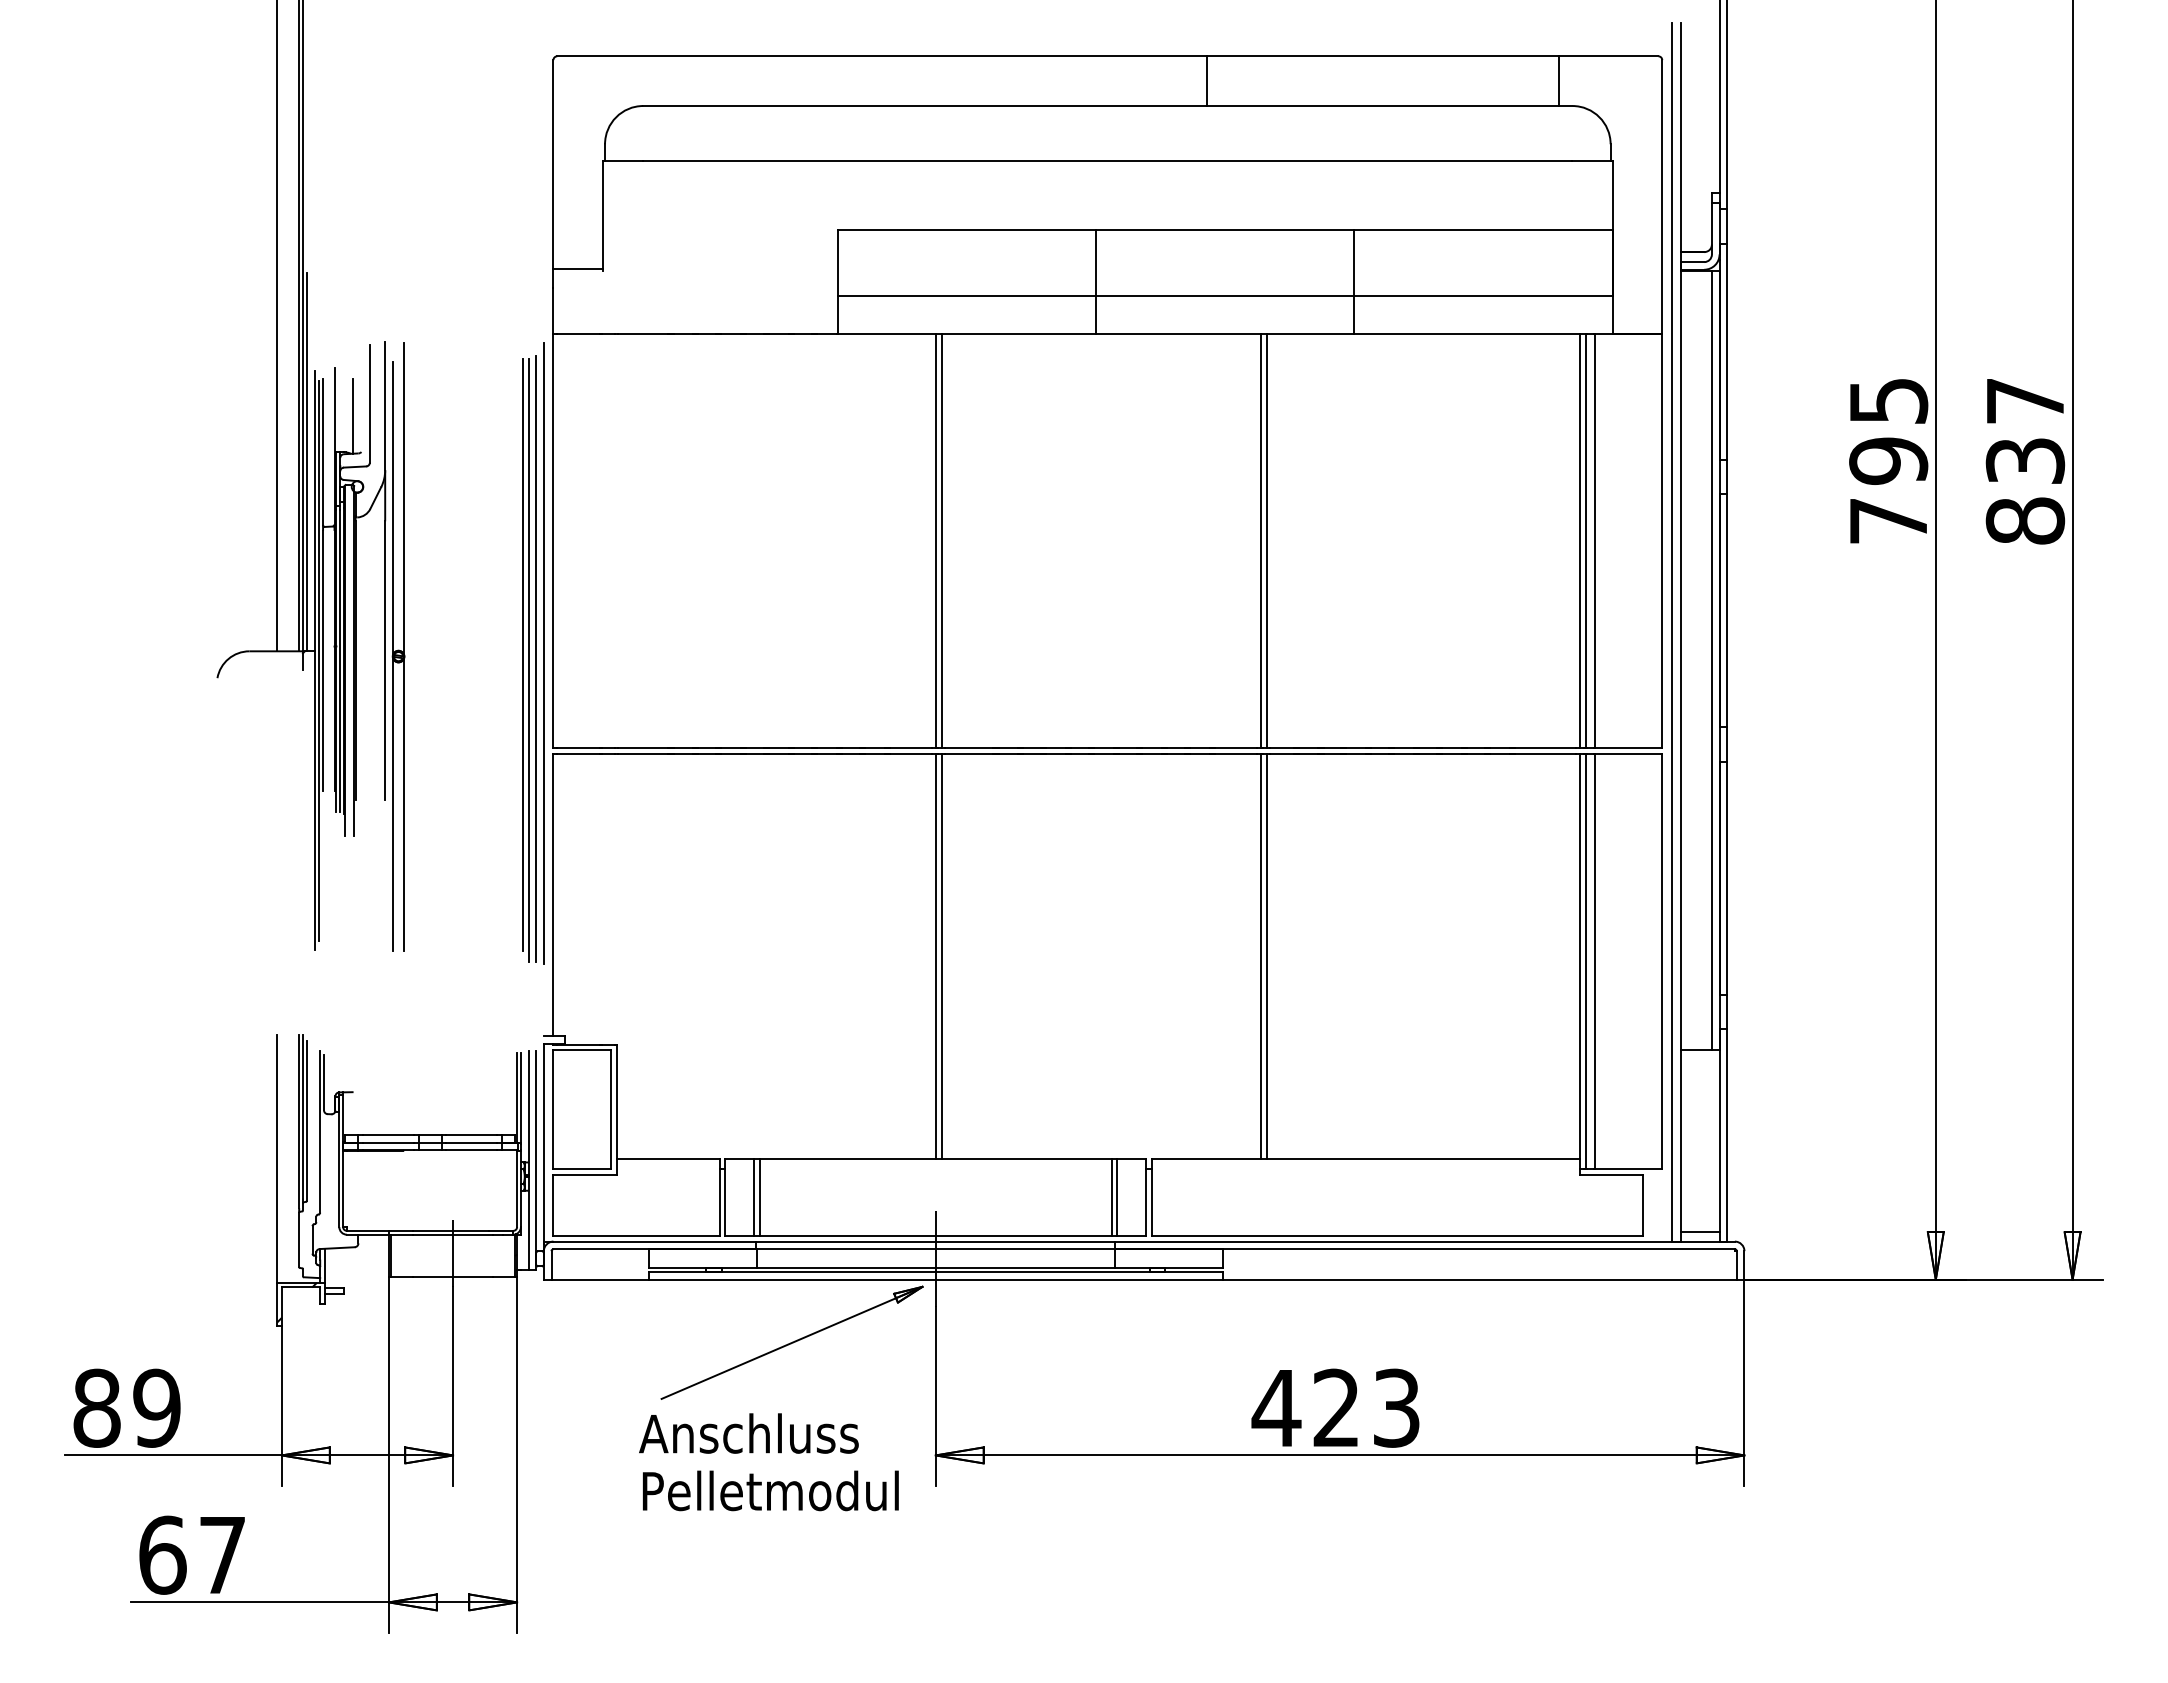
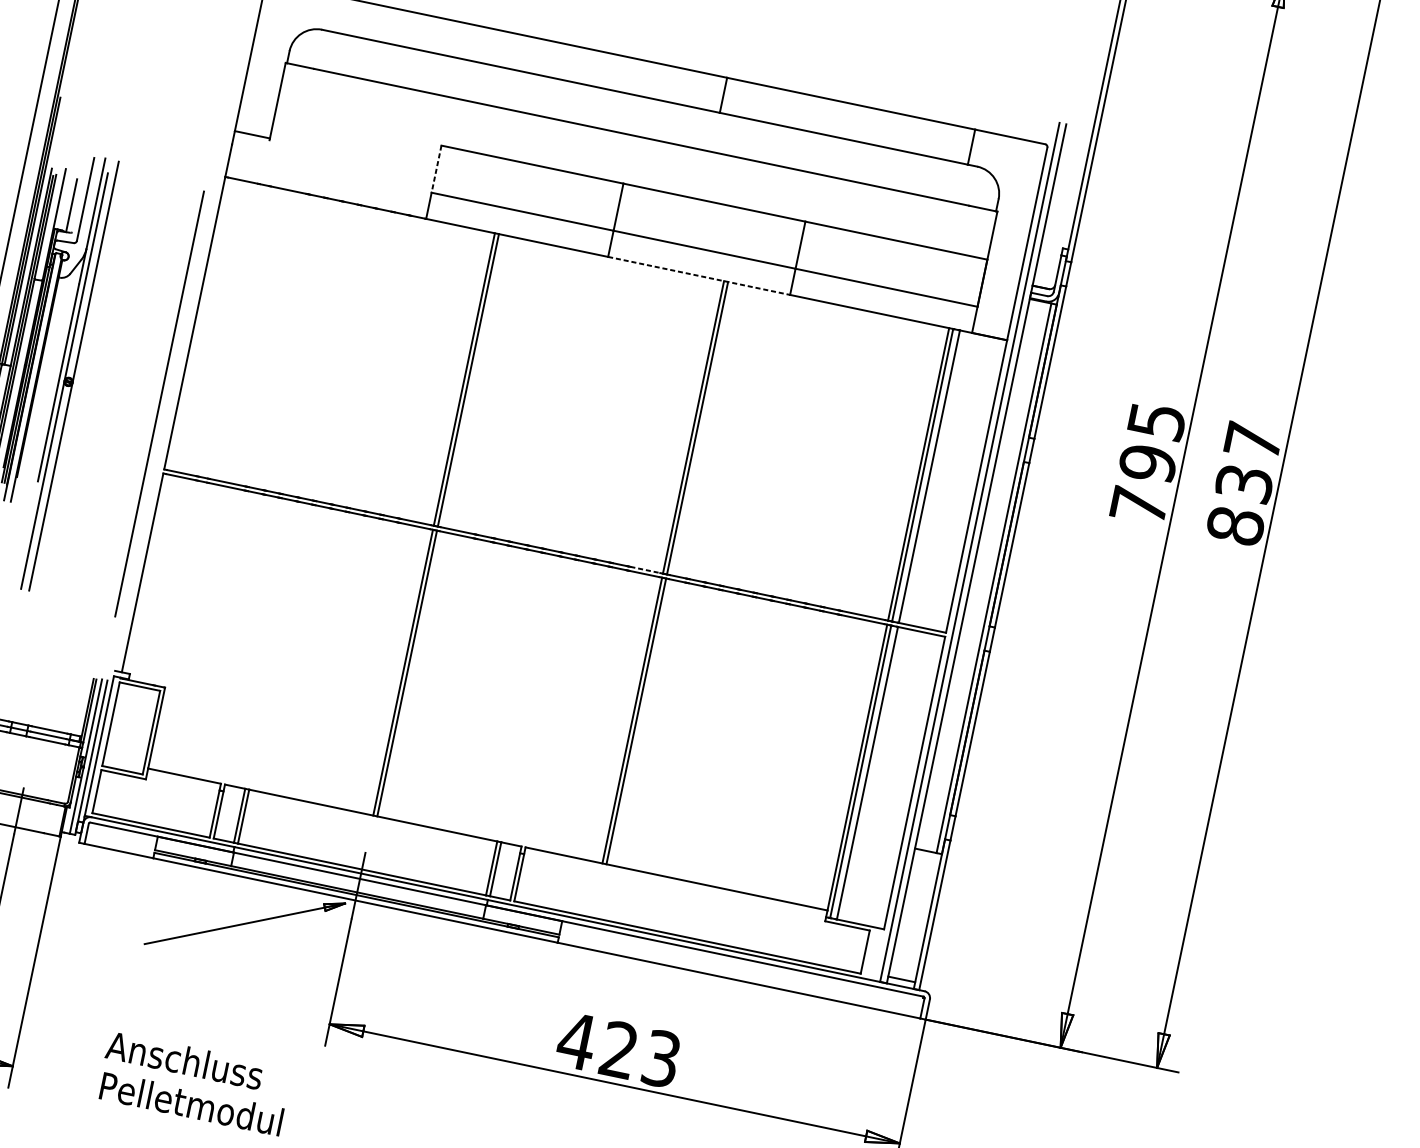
line: (838, 263) -> (436, 169), solid -> dashed
line: (1225, 333) -> (699, 275), solid -> dashed
line: (543, 653) -> (171, 401), removed
line: (522, 655) -> (156, 399), removed
line: (536, 659) -> (165, 404), removed
line: (1236, 748) -> (645, 570), solid -> dashed
text: (768, 1462) -> (194, 1083), moved

